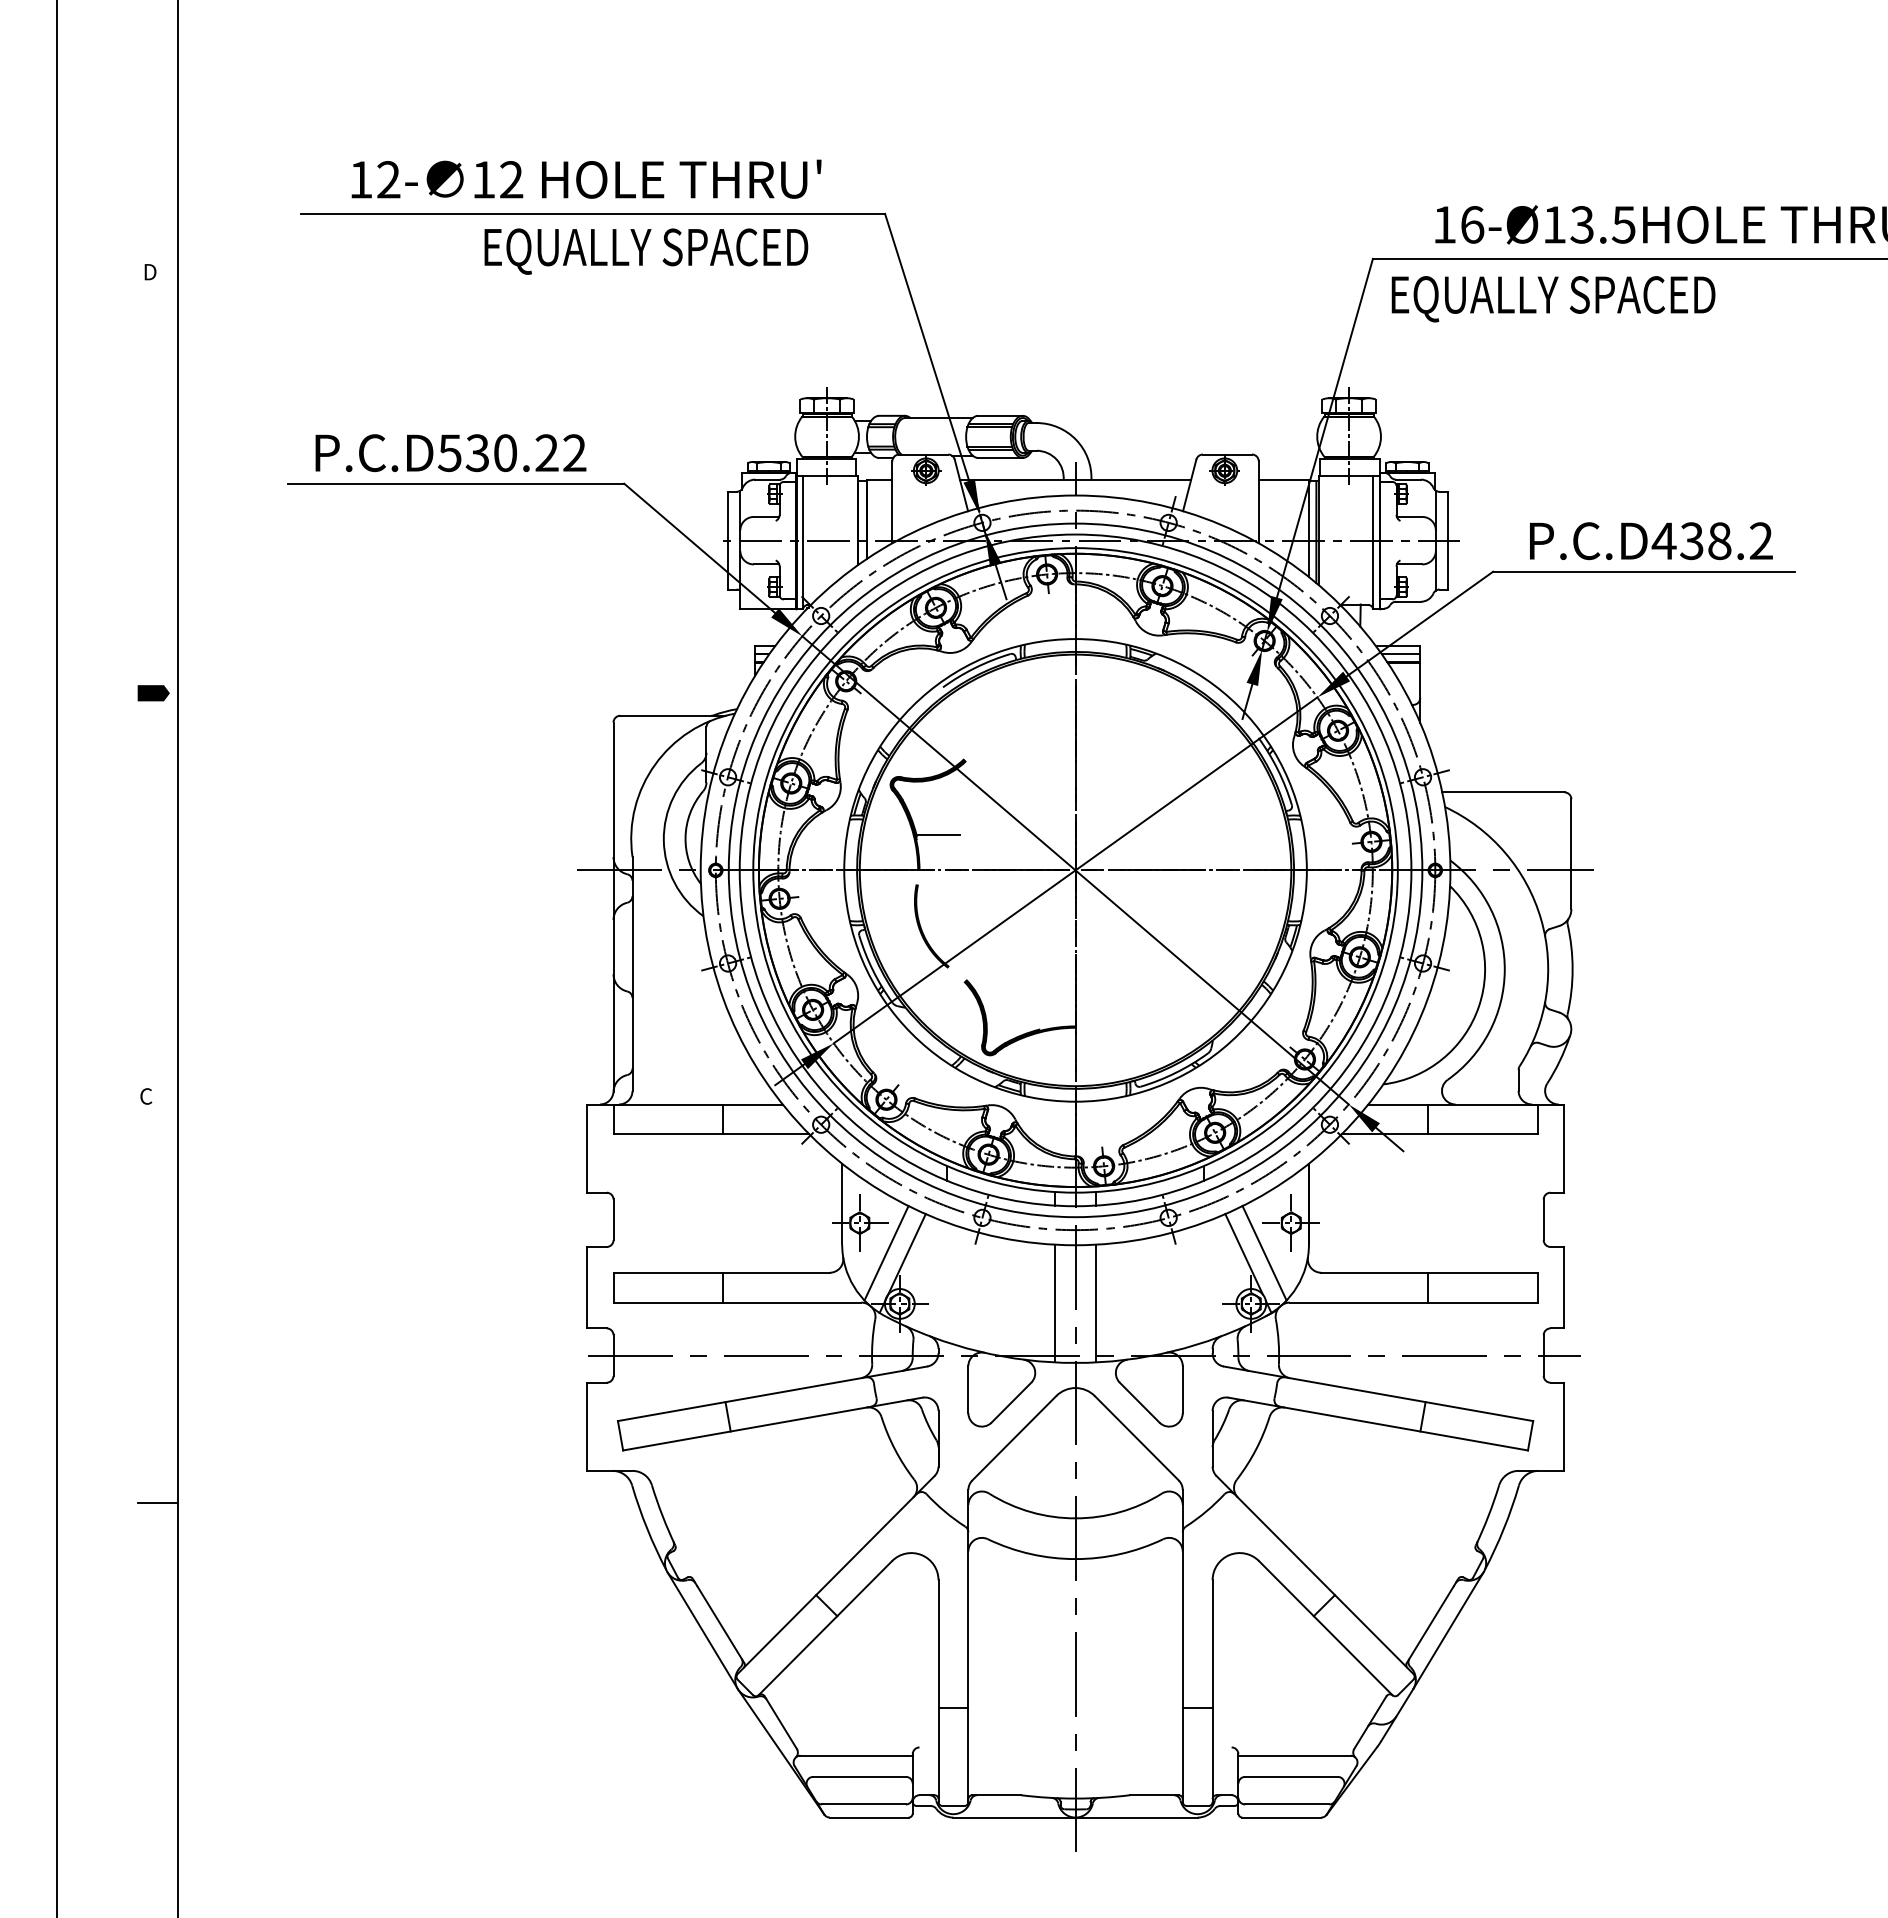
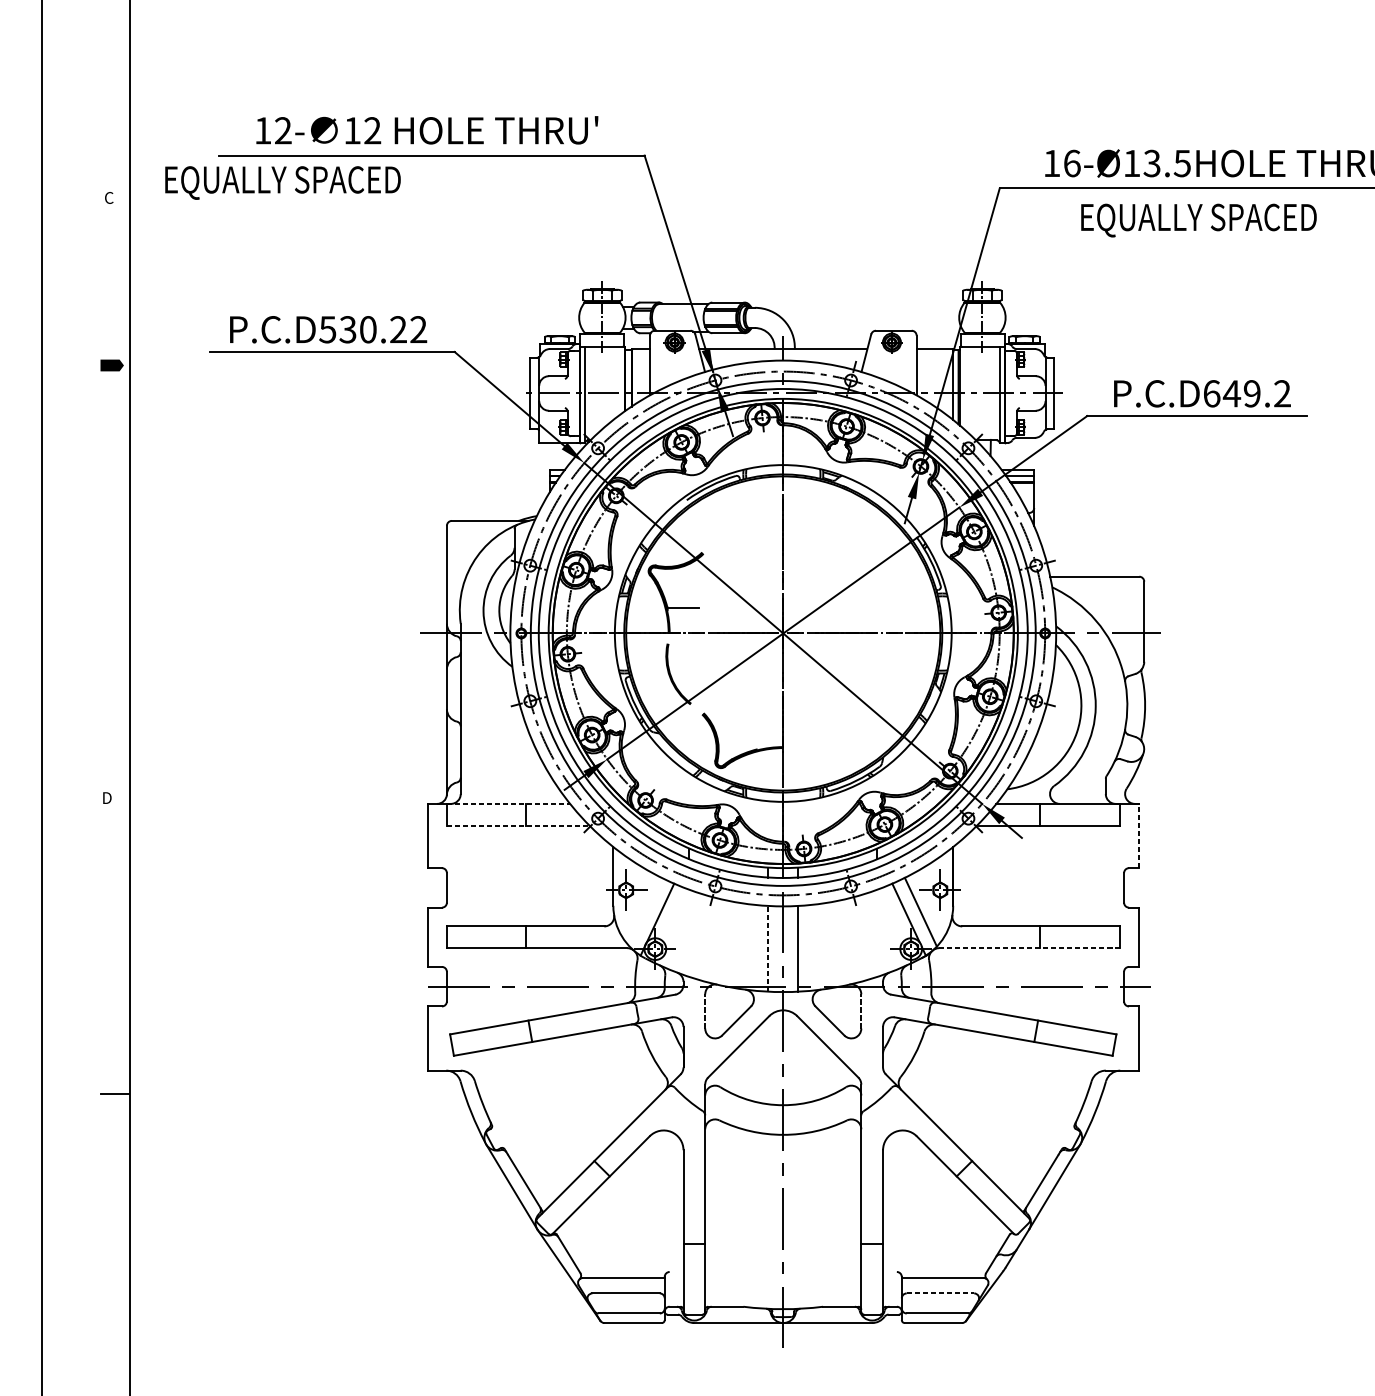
text: (646, 251) -> (283, 182), moved
text: (149, 271) -> (109, 197), D -> C
text: (1553, 299) -> (1198, 220), moved
text: (1691, 541) -> (1231, 394), P.C.D438.2 -> P.C.D649.2
line: (153, 693) -> (112, 365), moved
text: (146, 1096) -> (106, 798), C -> D
line: (698, 1104) -> (508, 803), solid -> dashed
line: (711, 1134) -> (518, 825), solid -> dashed
line: (1564, 1148) -> (1139, 835), solid -> dashed
line: (886, 1253) -> (645, 912), removed
line: (1413, 1302) -> (1029, 948), solid -> dashed
line: (1055, 1303) -> (768, 948), solid -> dashed
line: (968, 1389) -> (705, 1011), solid -> dashed
line: (1182, 1389) -> (861, 1011), solid -> dashed
line: (1291, 1776) -> (940, 1293), solid -> dashed

